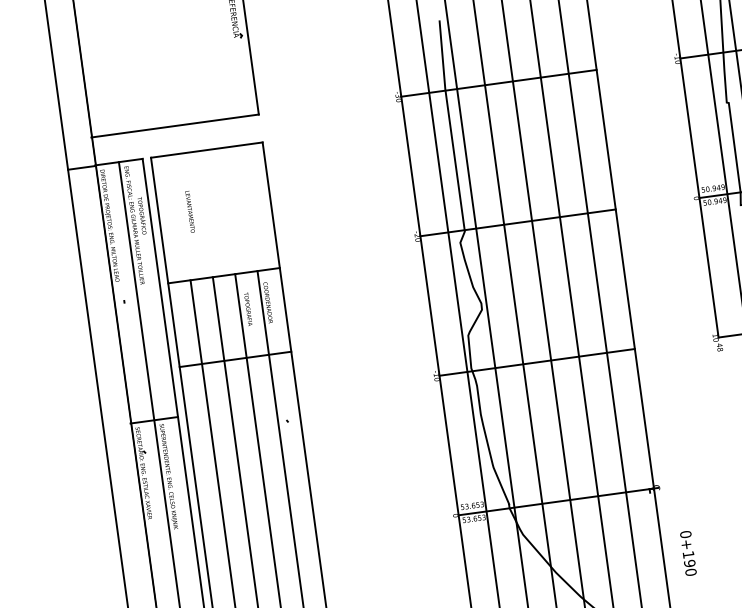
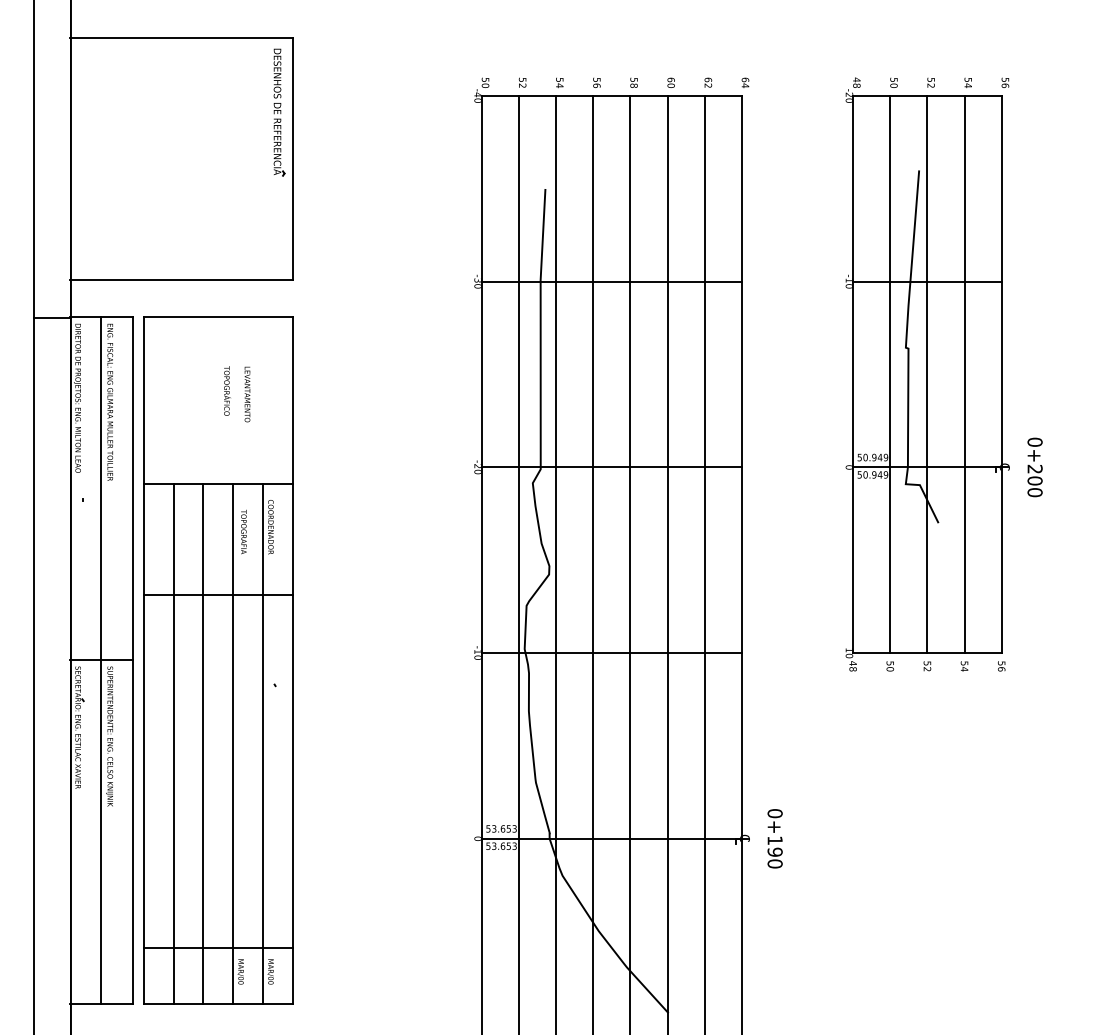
text: (190, 211) -> (247, 394), moved
text: (142, 215) -> (227, 390), moved
text: (687, 553) -> (774, 838), moved

